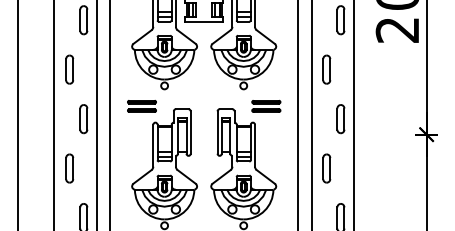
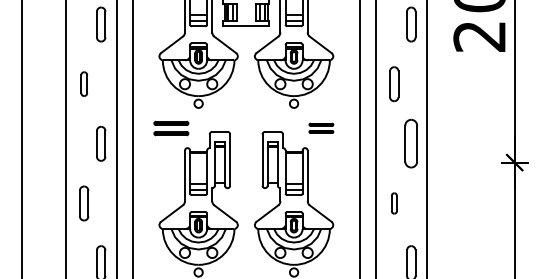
part: (69, 69) -> (83, 84), size x0.7
part: (266, 105) -> (321, 127), size x0.7
part: (340, 119) -> (410, 144), size x1.4
part: (326, 168) -> (393, 203), size x0.6

